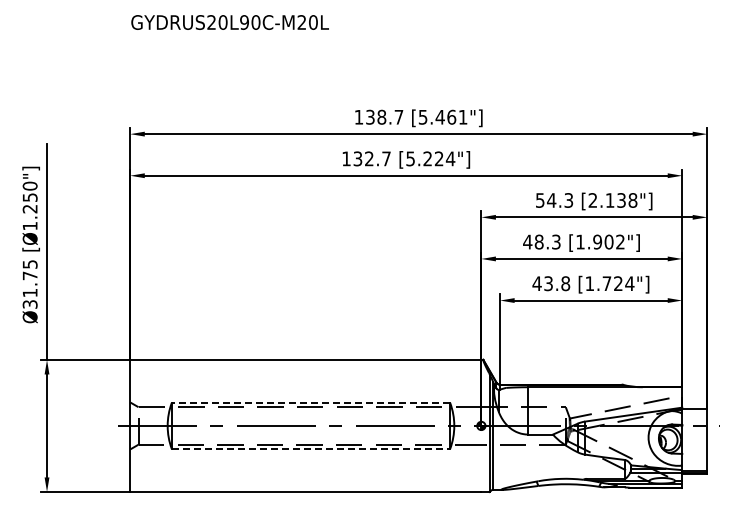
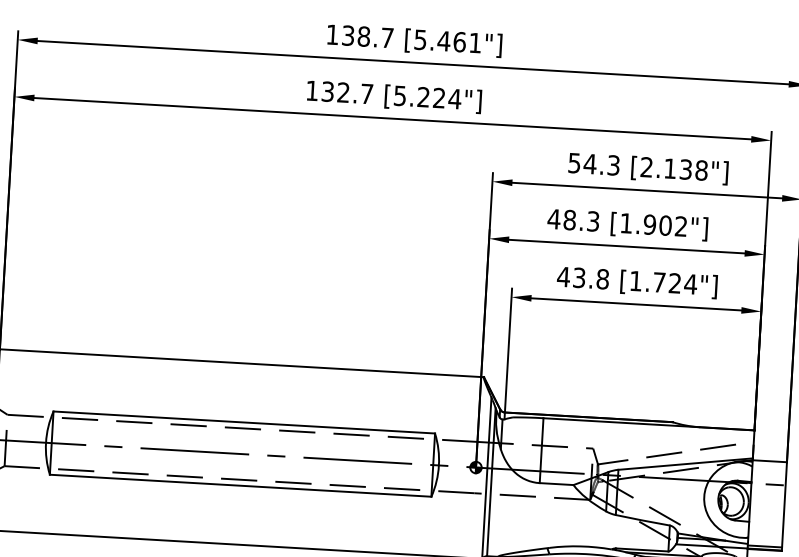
line: (310, 402) -> (243, 421), dashed -> solid
line: (311, 449) -> (241, 486), dashed -> solid

